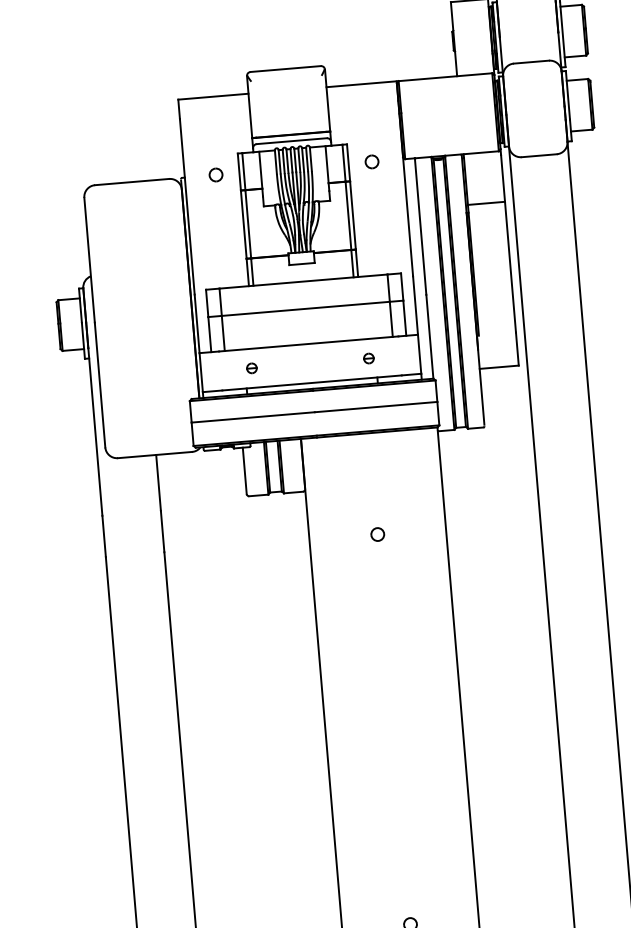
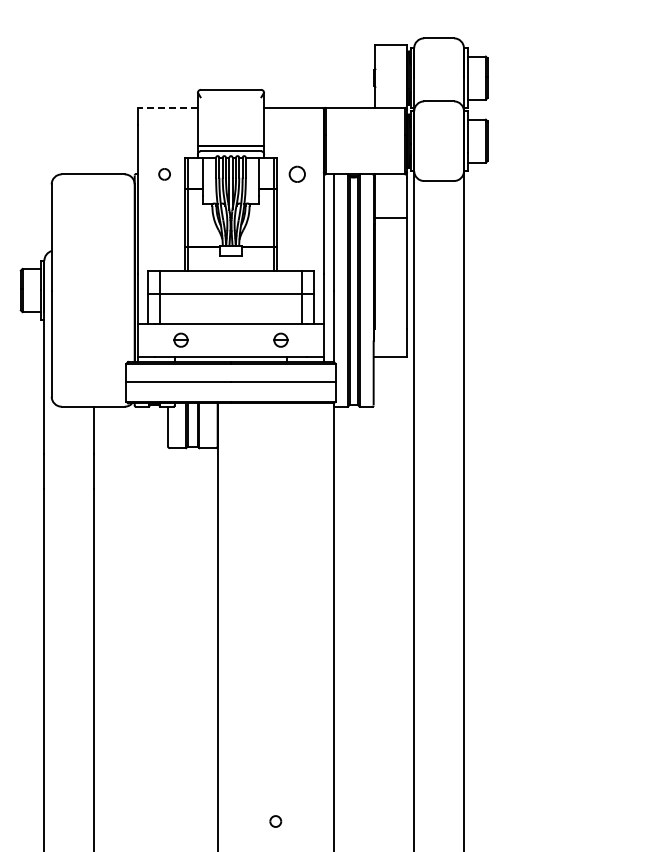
line: (212, 97) -> (167, 108), solid -> dashed
part: (372, 162) -> (297, 174), size x1.4
part: (368, 358) -> (280, 340), size x1.6
part: (252, 368) -> (181, 340), size x1.6
part: (377, 534) -> (275, 489), removed

